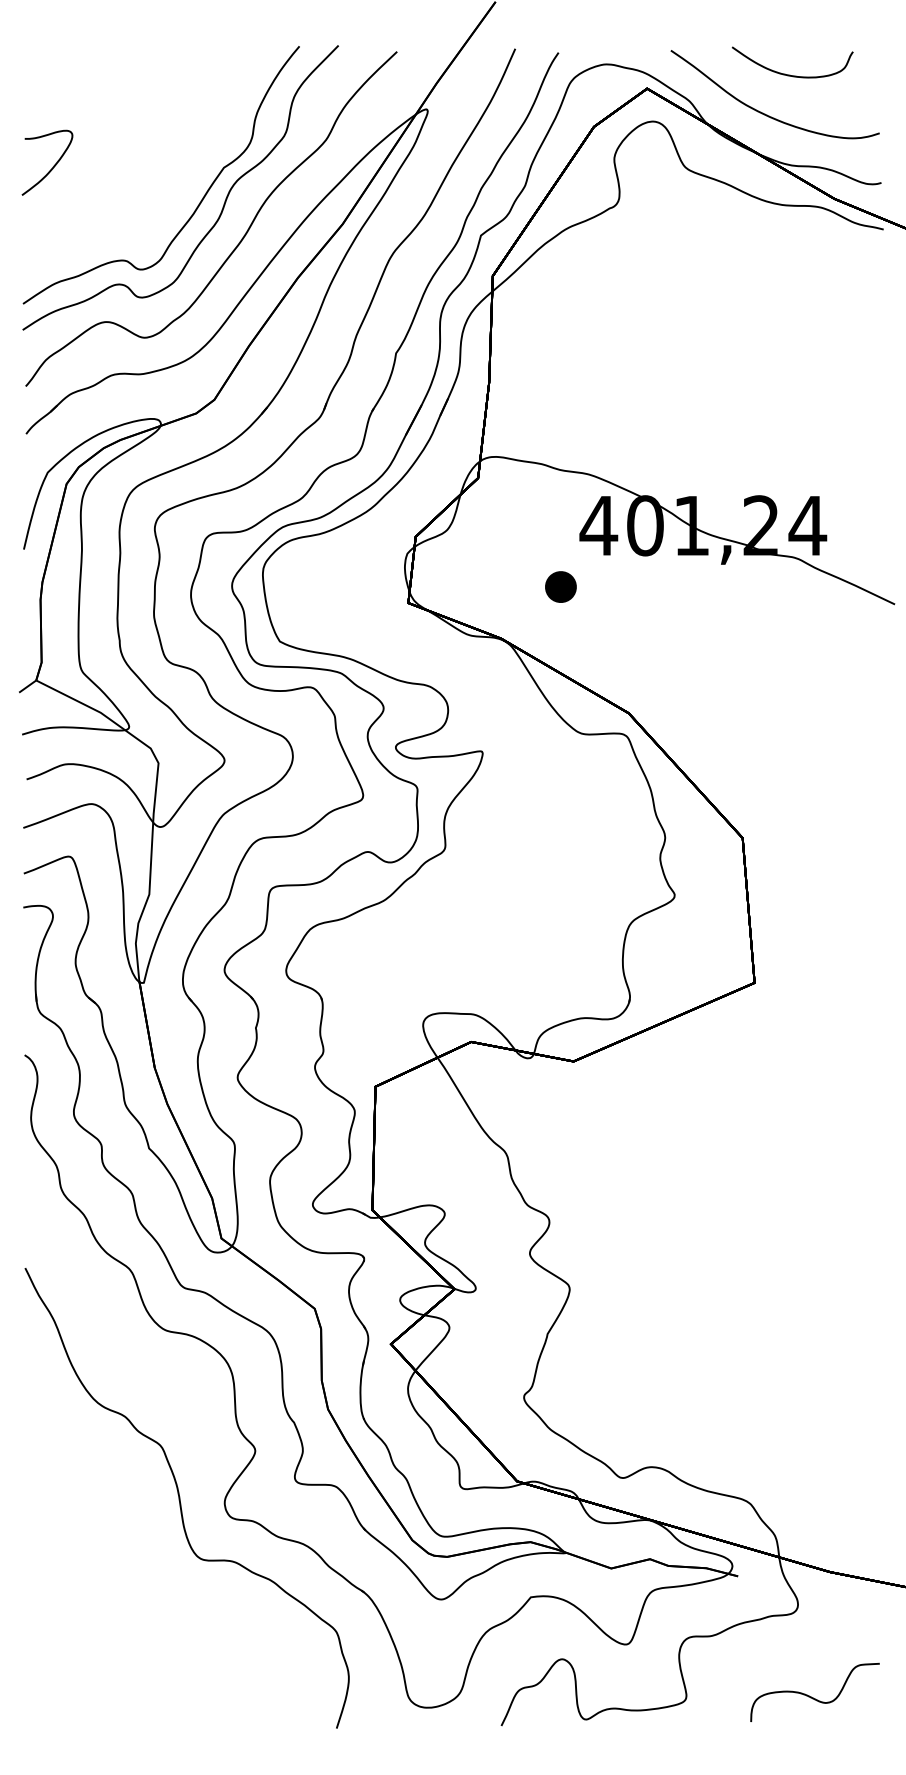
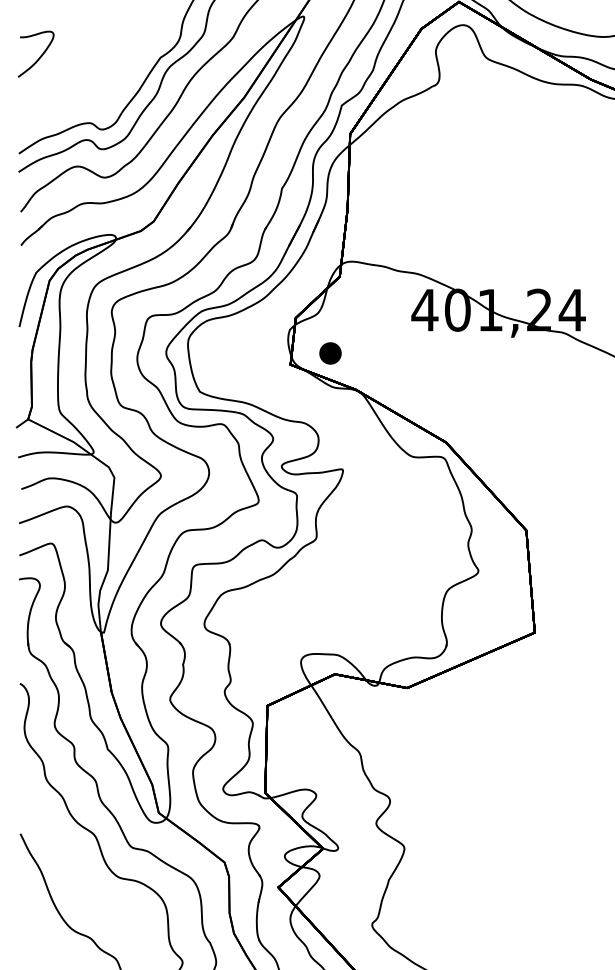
part: (560, 586) -> (330, 353), moved

